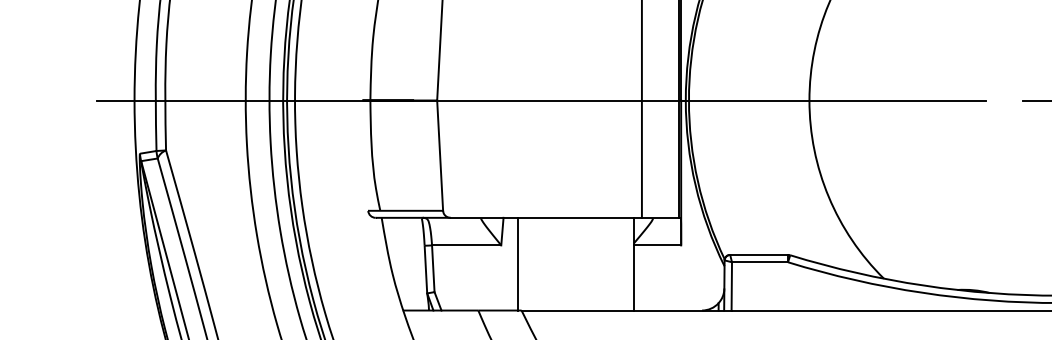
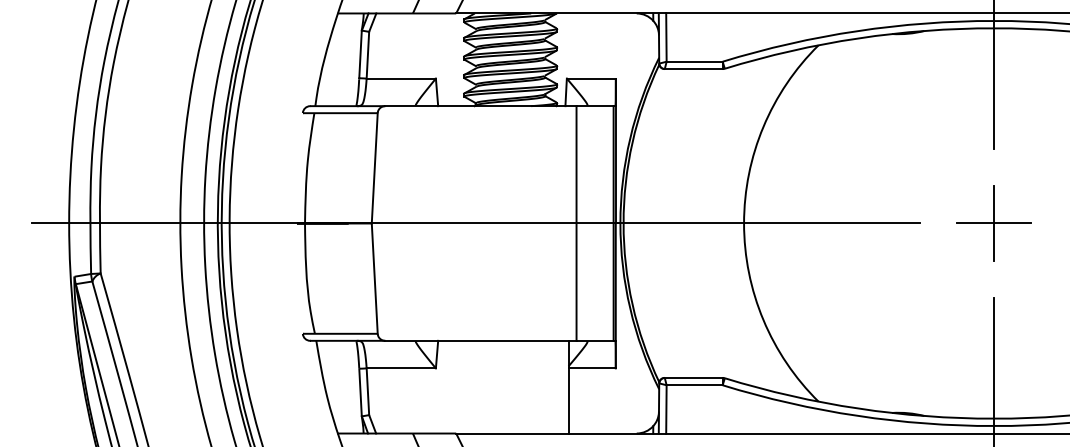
line: (517, 263) -> (452, 386), removed

